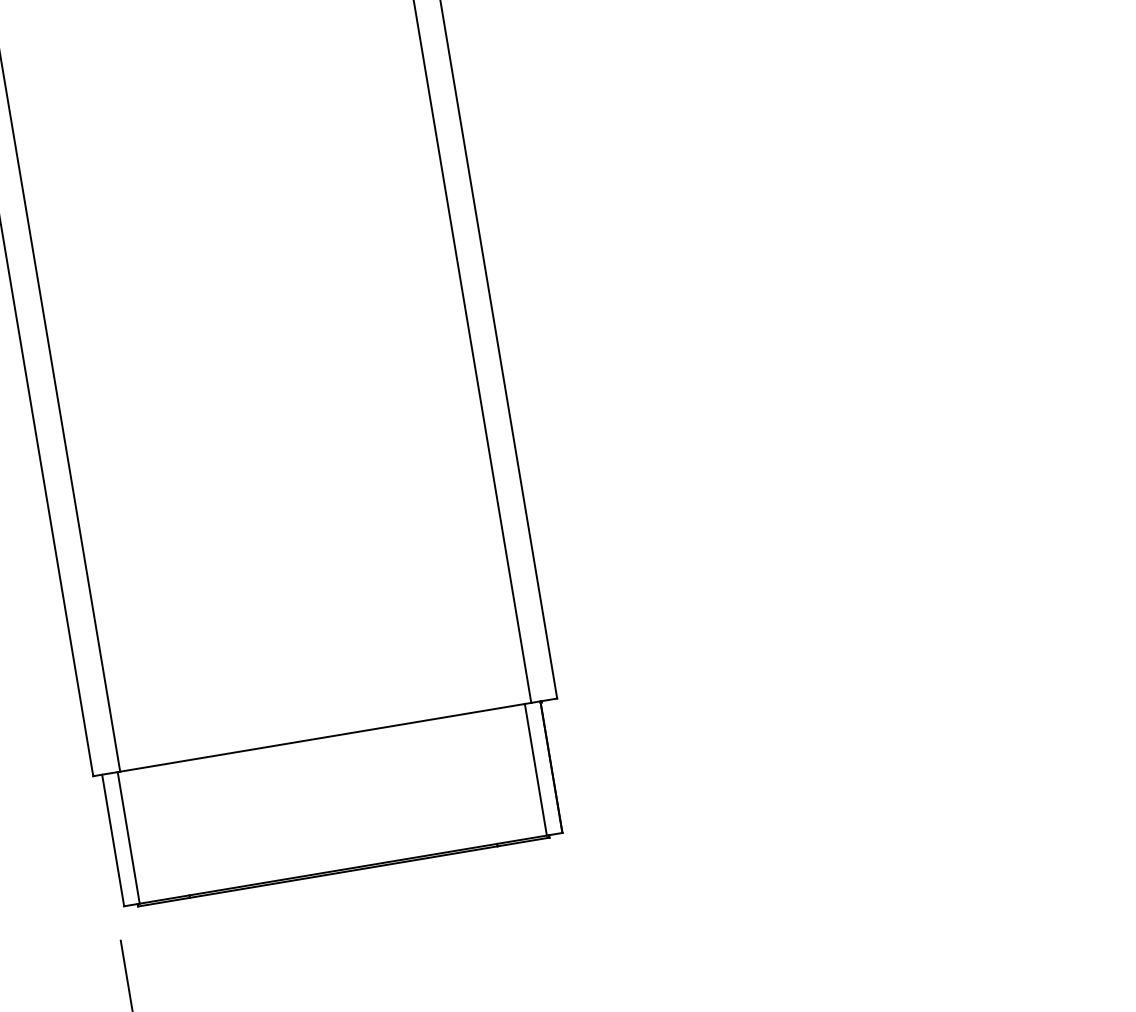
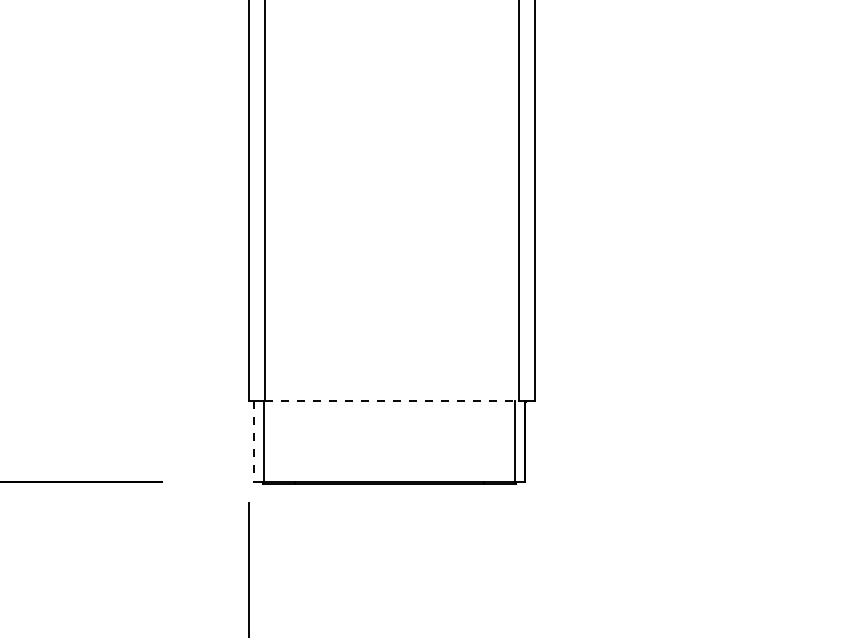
line: (326, 737) -> (392, 401), solid -> dashed
line: (113, 840) -> (254, 441), solid -> dashed

